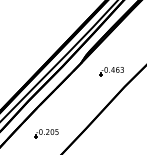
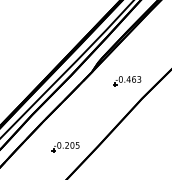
part: (46, 133) -> (65, 147), moved

